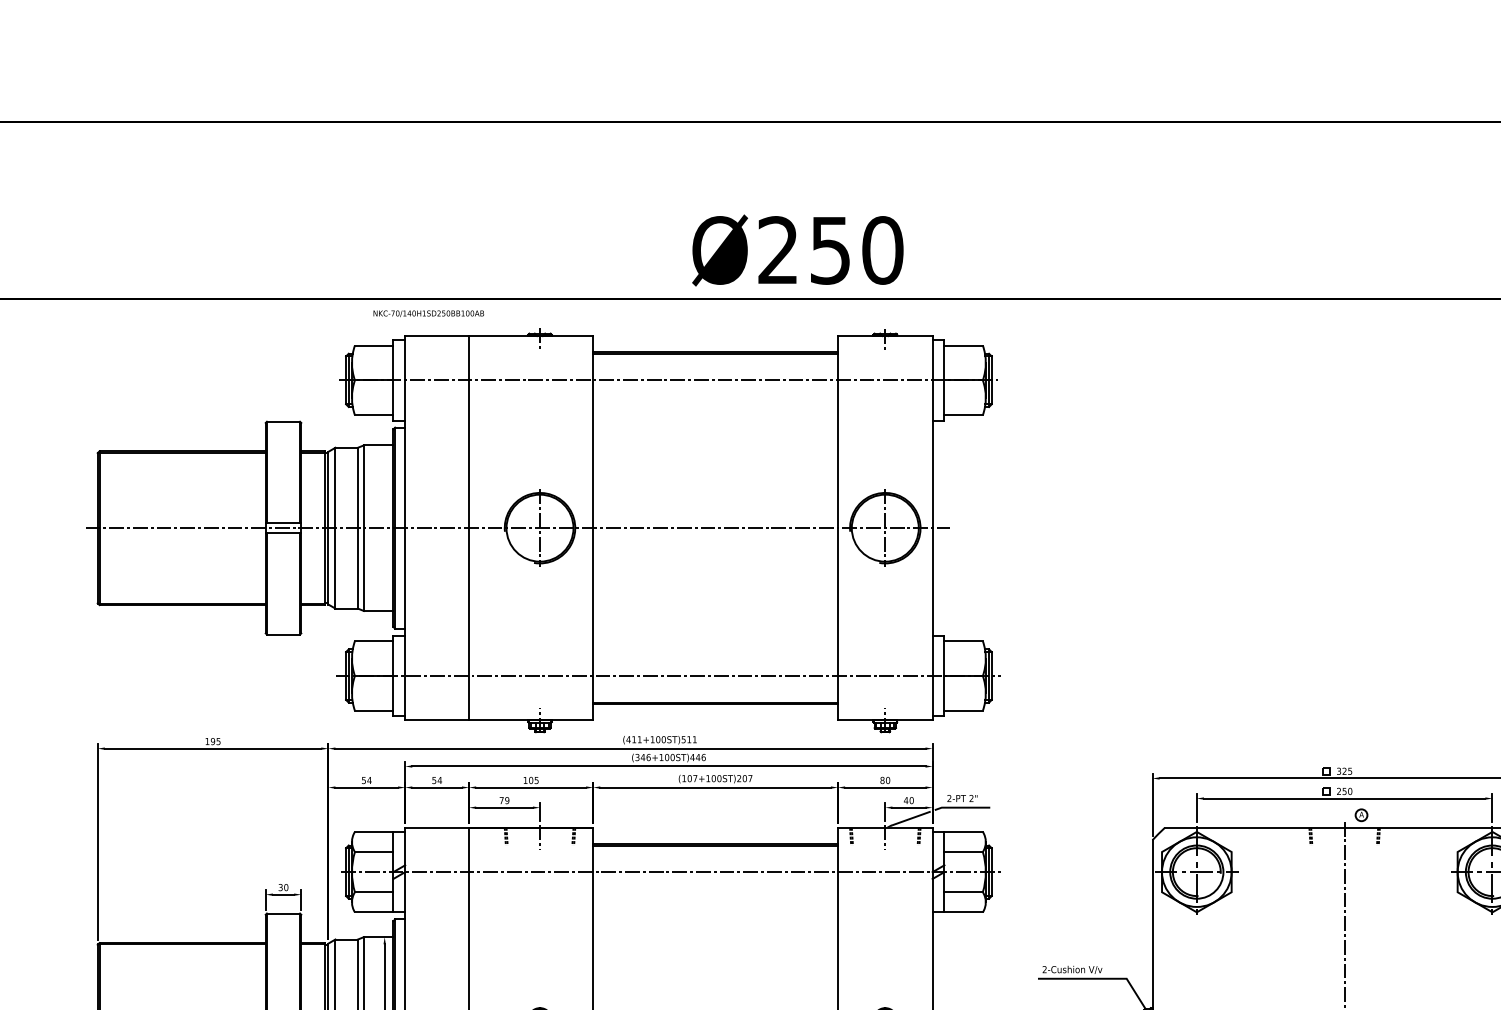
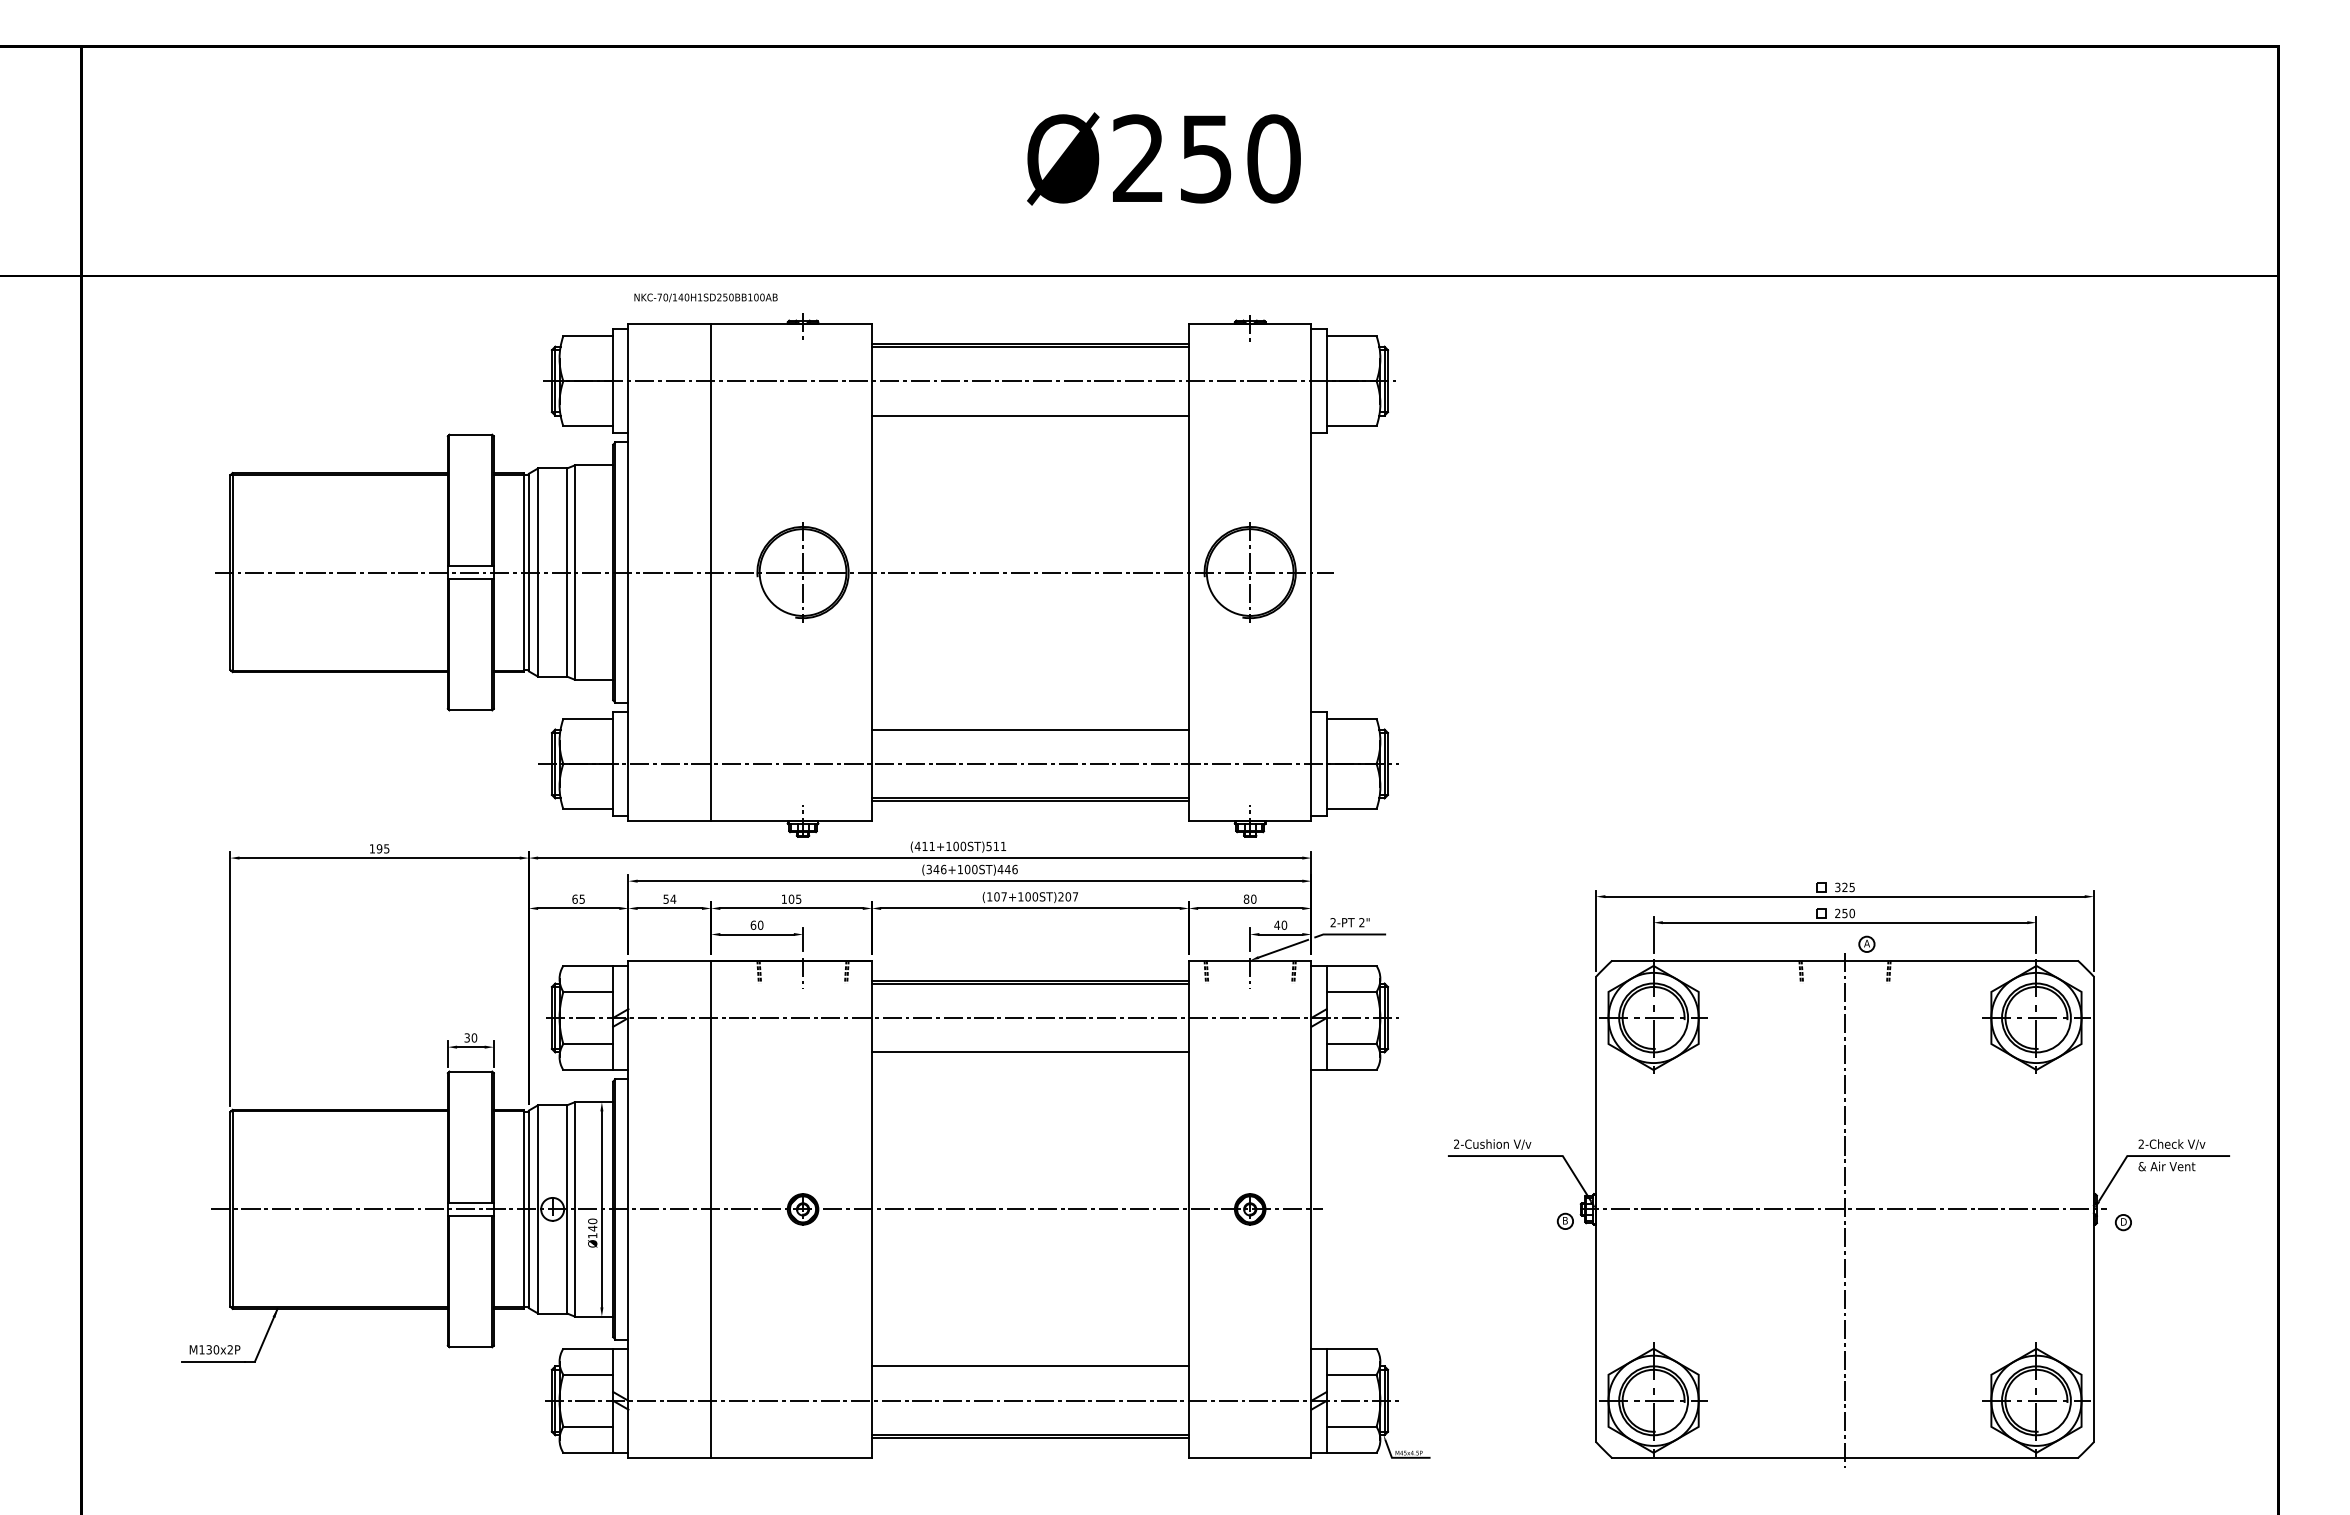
text: (797, 250) -> (1163, 158), moved
text: (428, 313) -> (705, 297), moved
line: (714, 406) -> (1029, 415), added
line: (714, 649) -> (1029, 729), added
text: (366, 779) -> (578, 898), 54 -> 65
text: (504, 799) -> (756, 924), 79 -> 60
line: (714, 898) -> (1029, 1052), added

